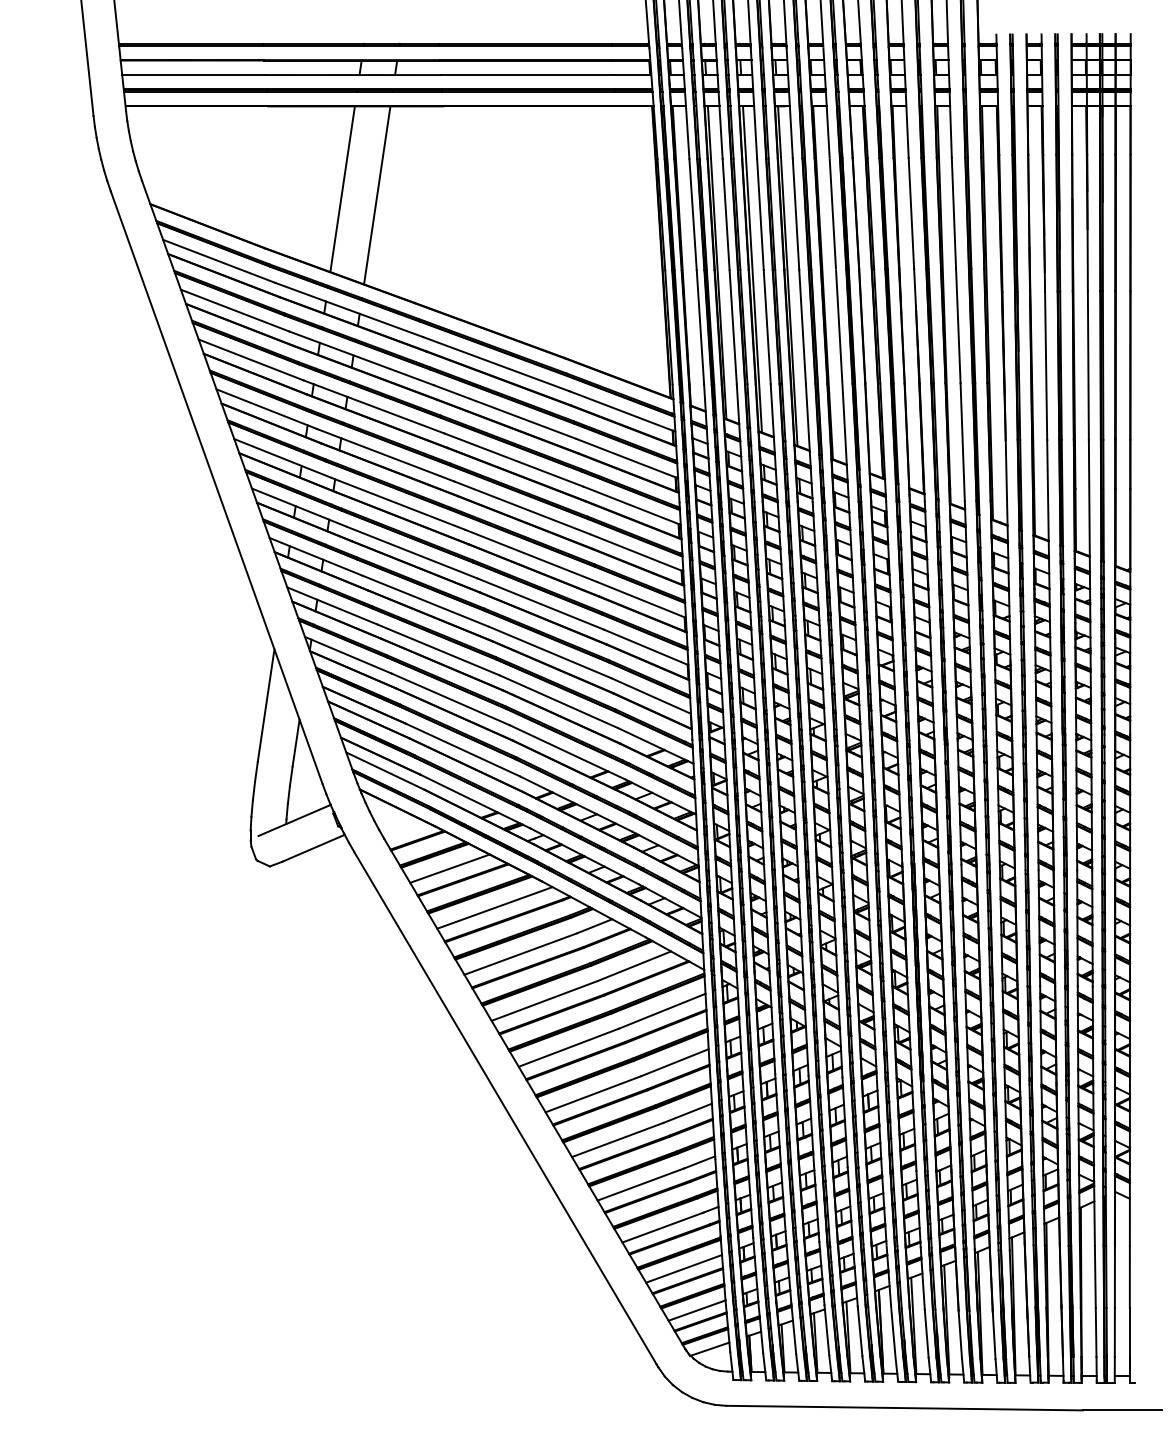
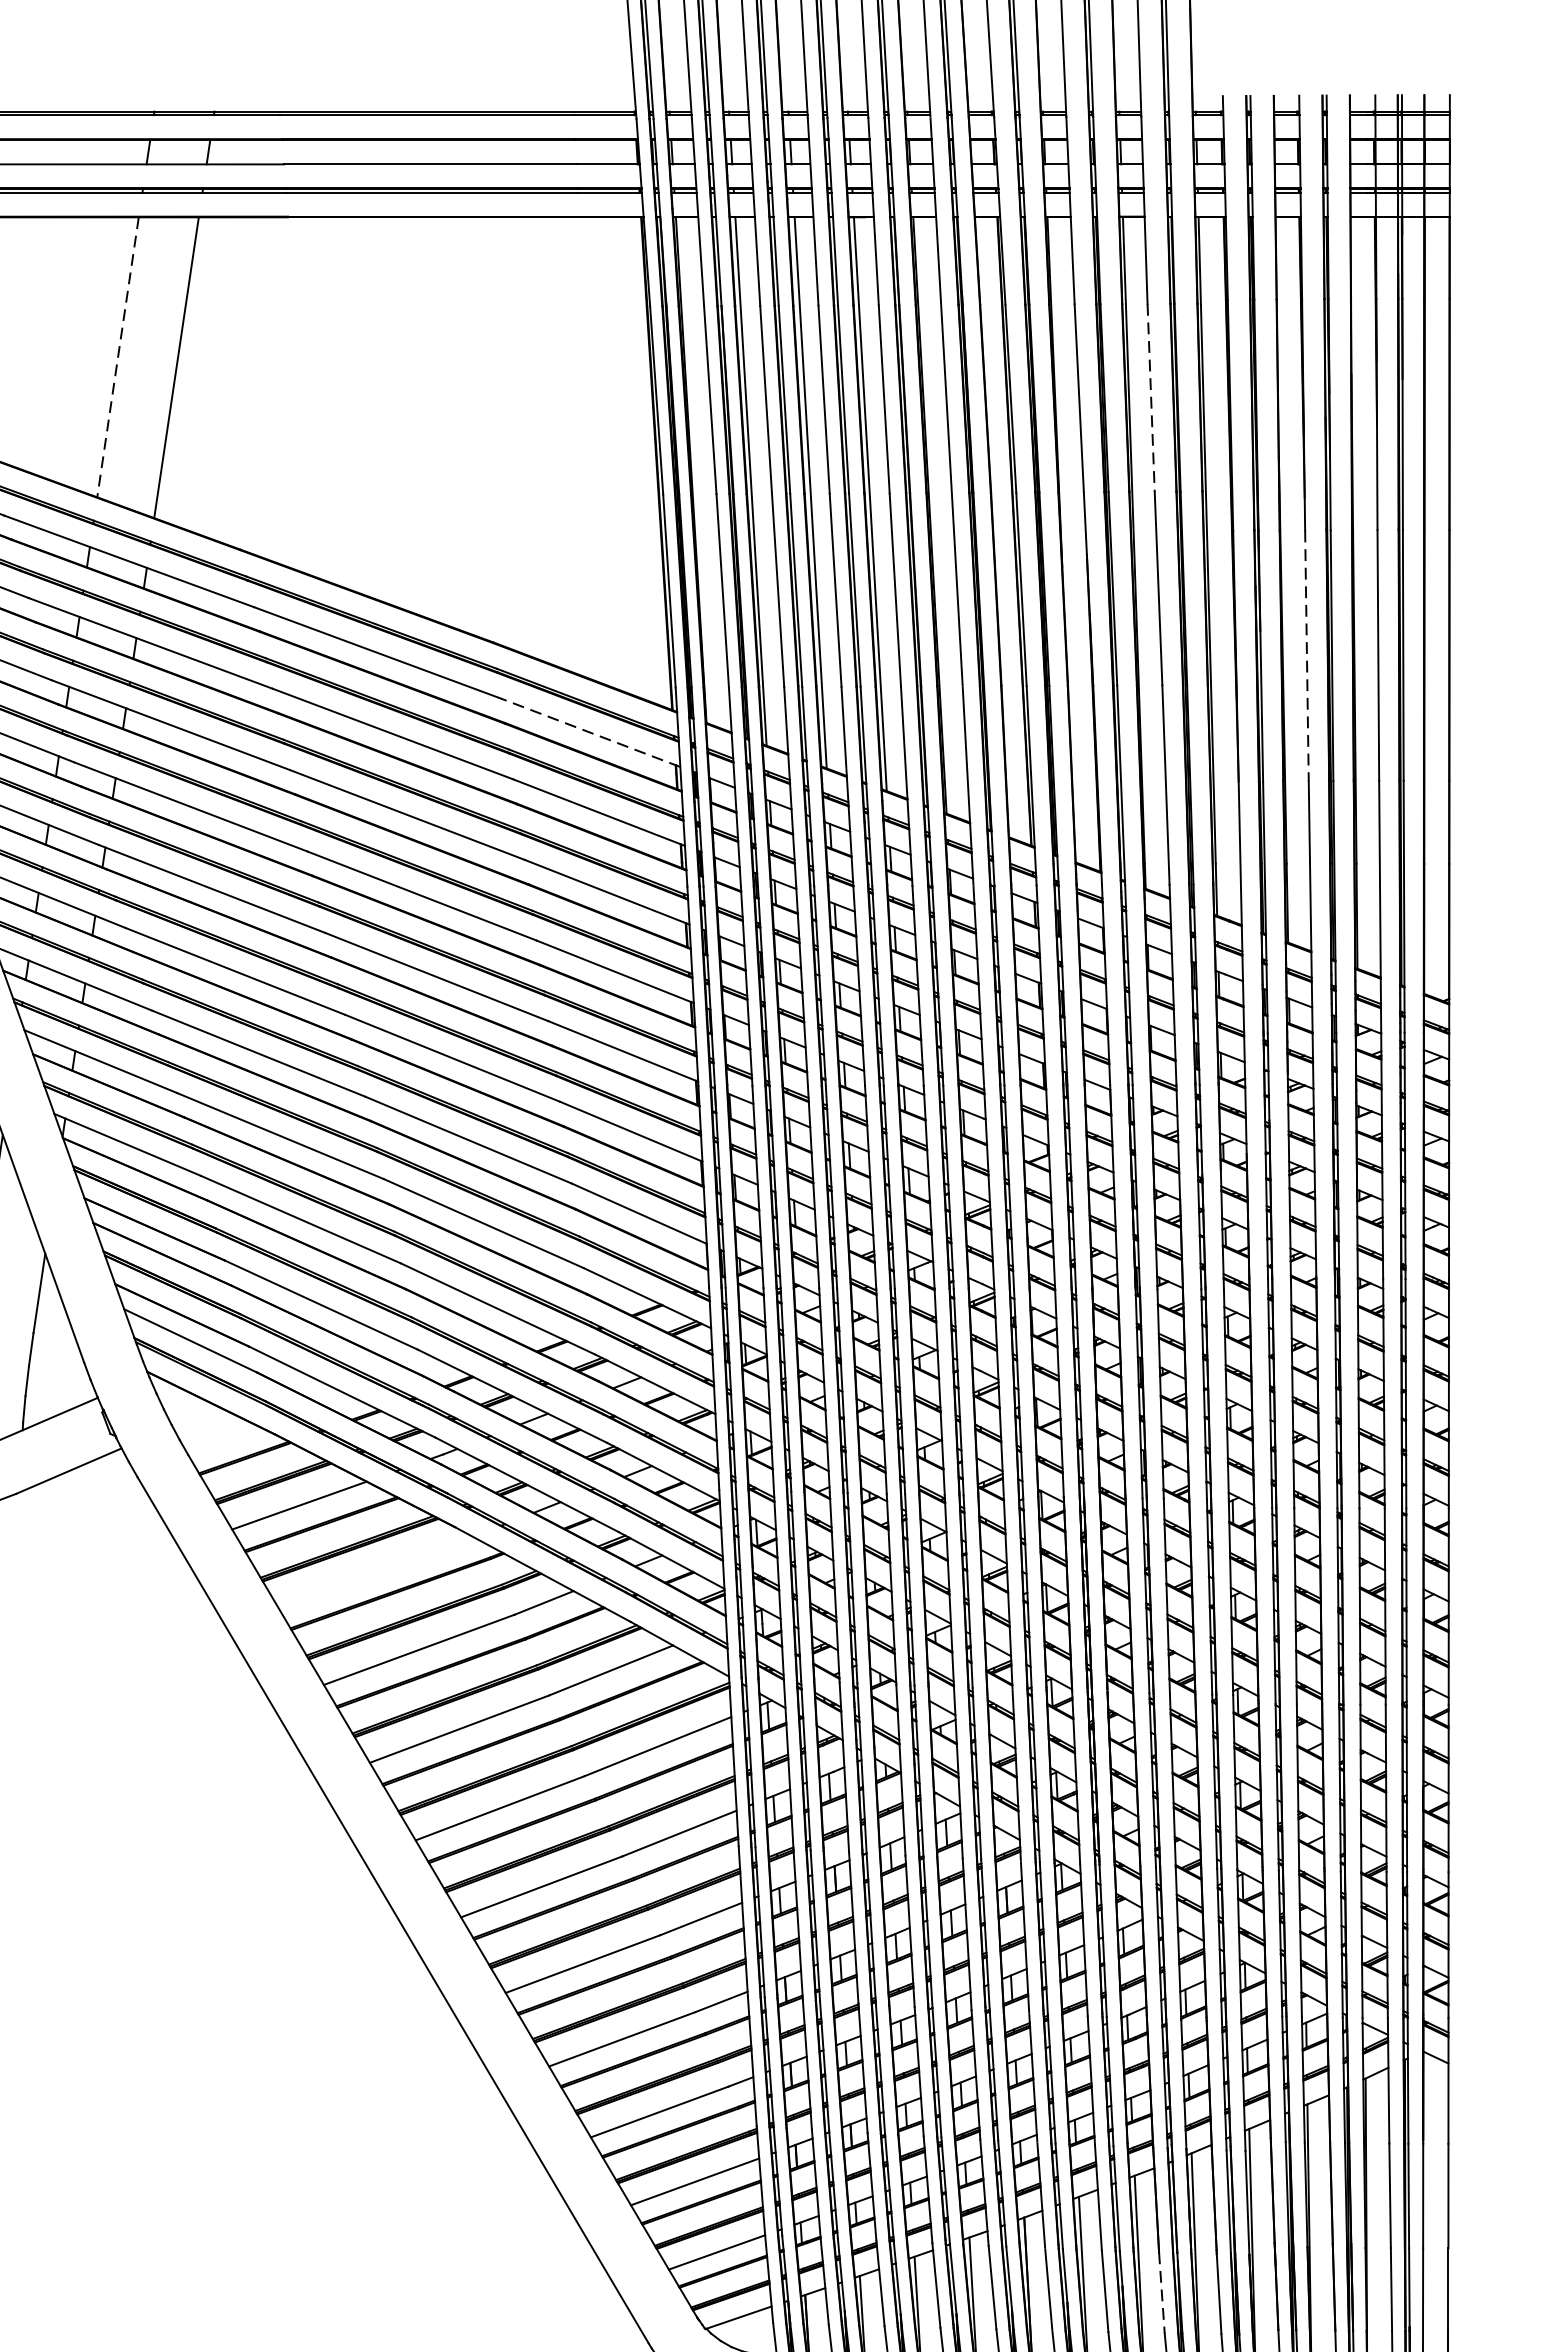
line: (342, 189) -> (117, 357), solid -> dashed
line: (953, 213) -> (1150, 398), solid -> dashed
line: (1046, 366) -> (1307, 656), solid -> dashed
line: (622, 411) -> (591, 732), solid -> dashed
line: (494, 907) -> (374, 1571), removed
line: (960, 1334) -> (1162, 2292), solid -> dashed

